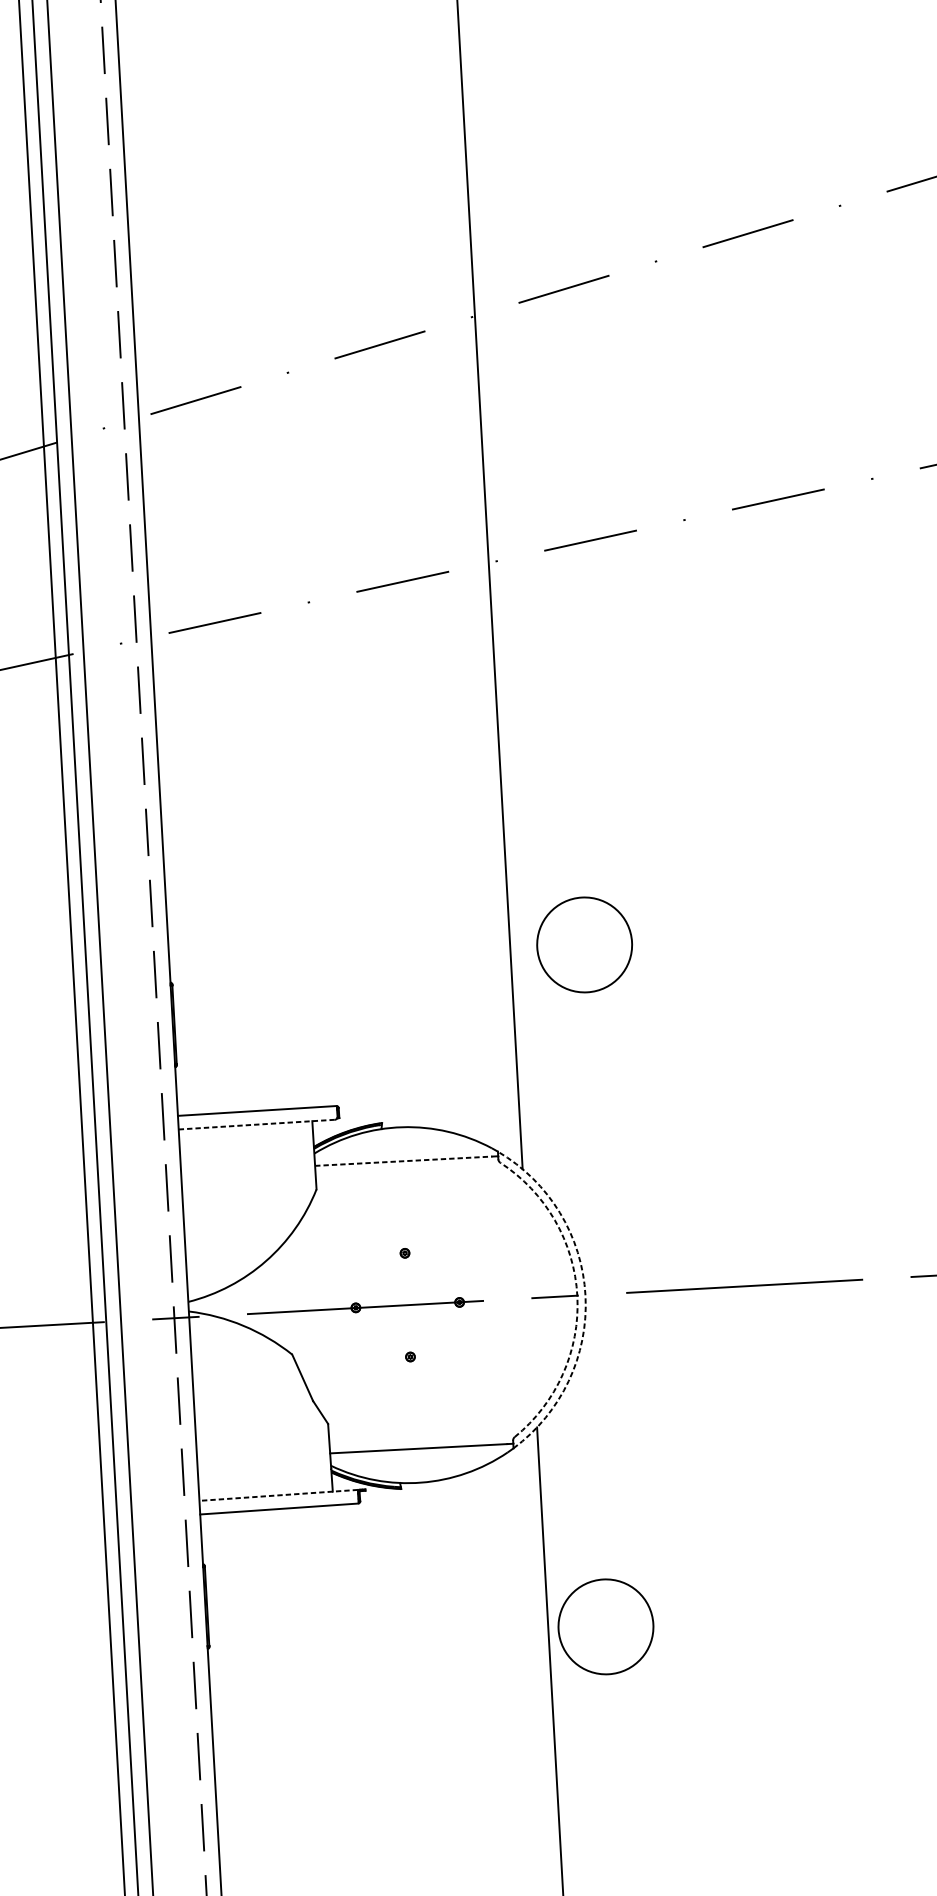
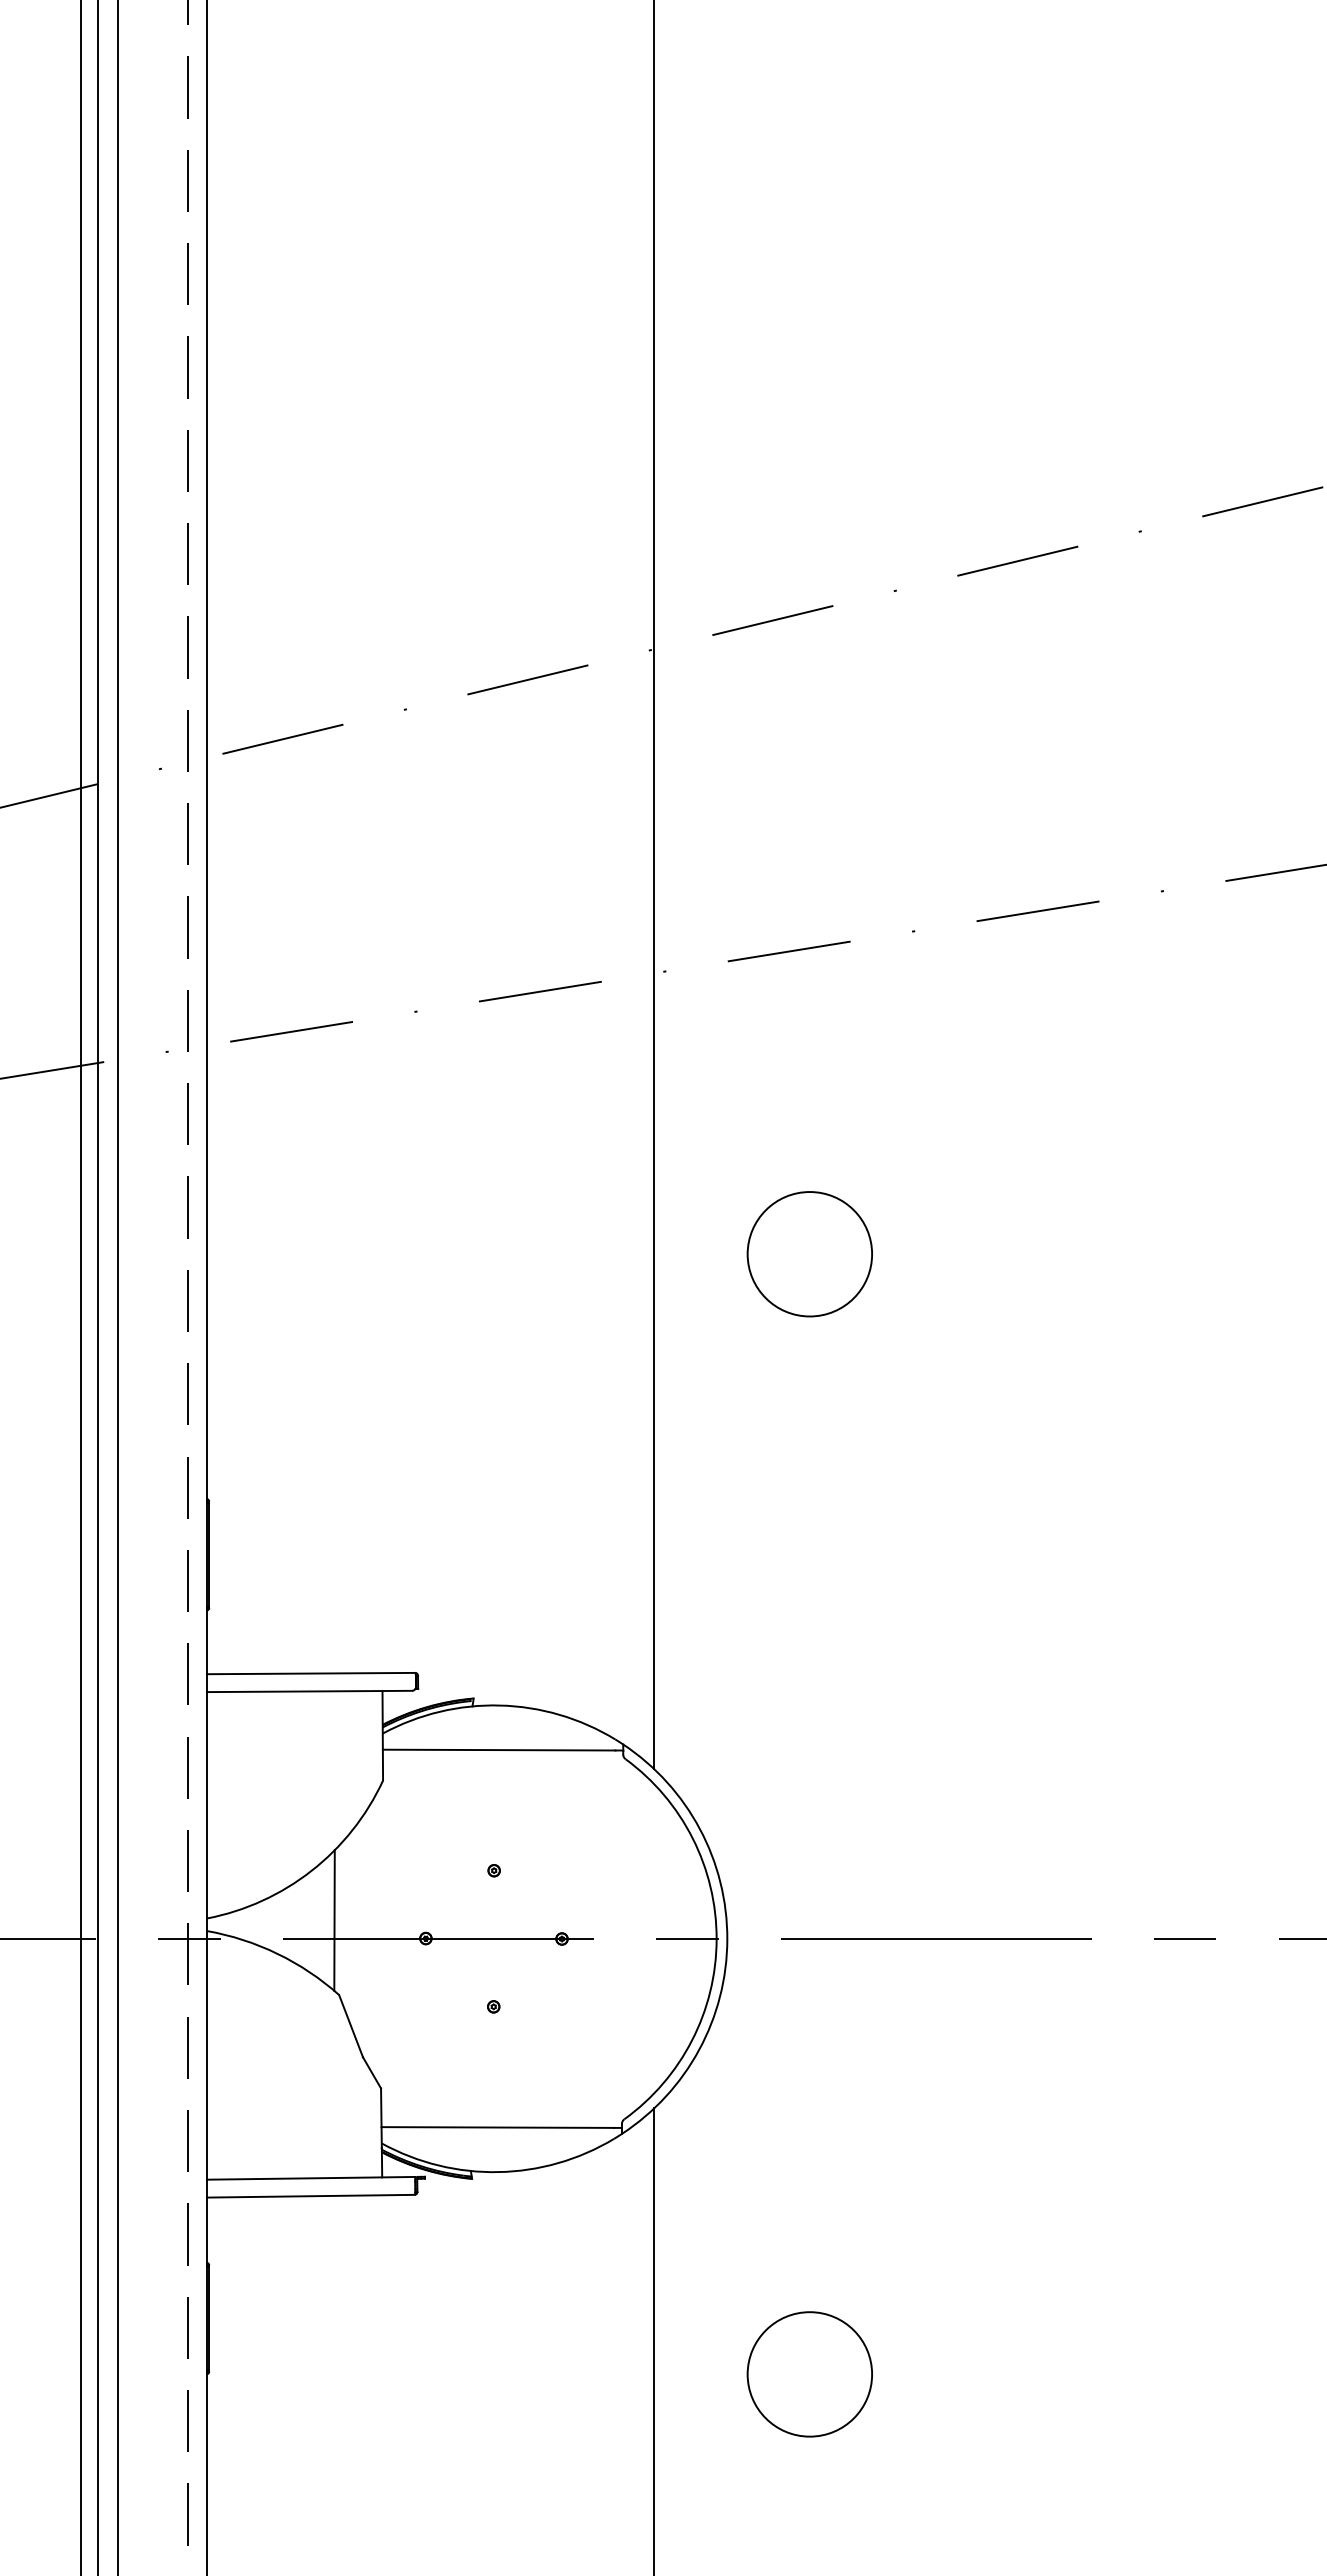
circle: (584, 945) -> (809, 1254), moved
line: (256, 1124) -> (309, 1691), dashed -> solid
line: (403, 1161) -> (499, 1750), dashed -> solid
arc: (585, 1295) -> (727, 1939), dashed -> solid
arc: (577, 1296) -> (716, 1939), dashed -> solid
line: (285, 1298) -> (334, 1920), added
line: (278, 1495) -> (310, 2178), dashed -> solid
circle: (605, 1626) -> (809, 2374), moved

